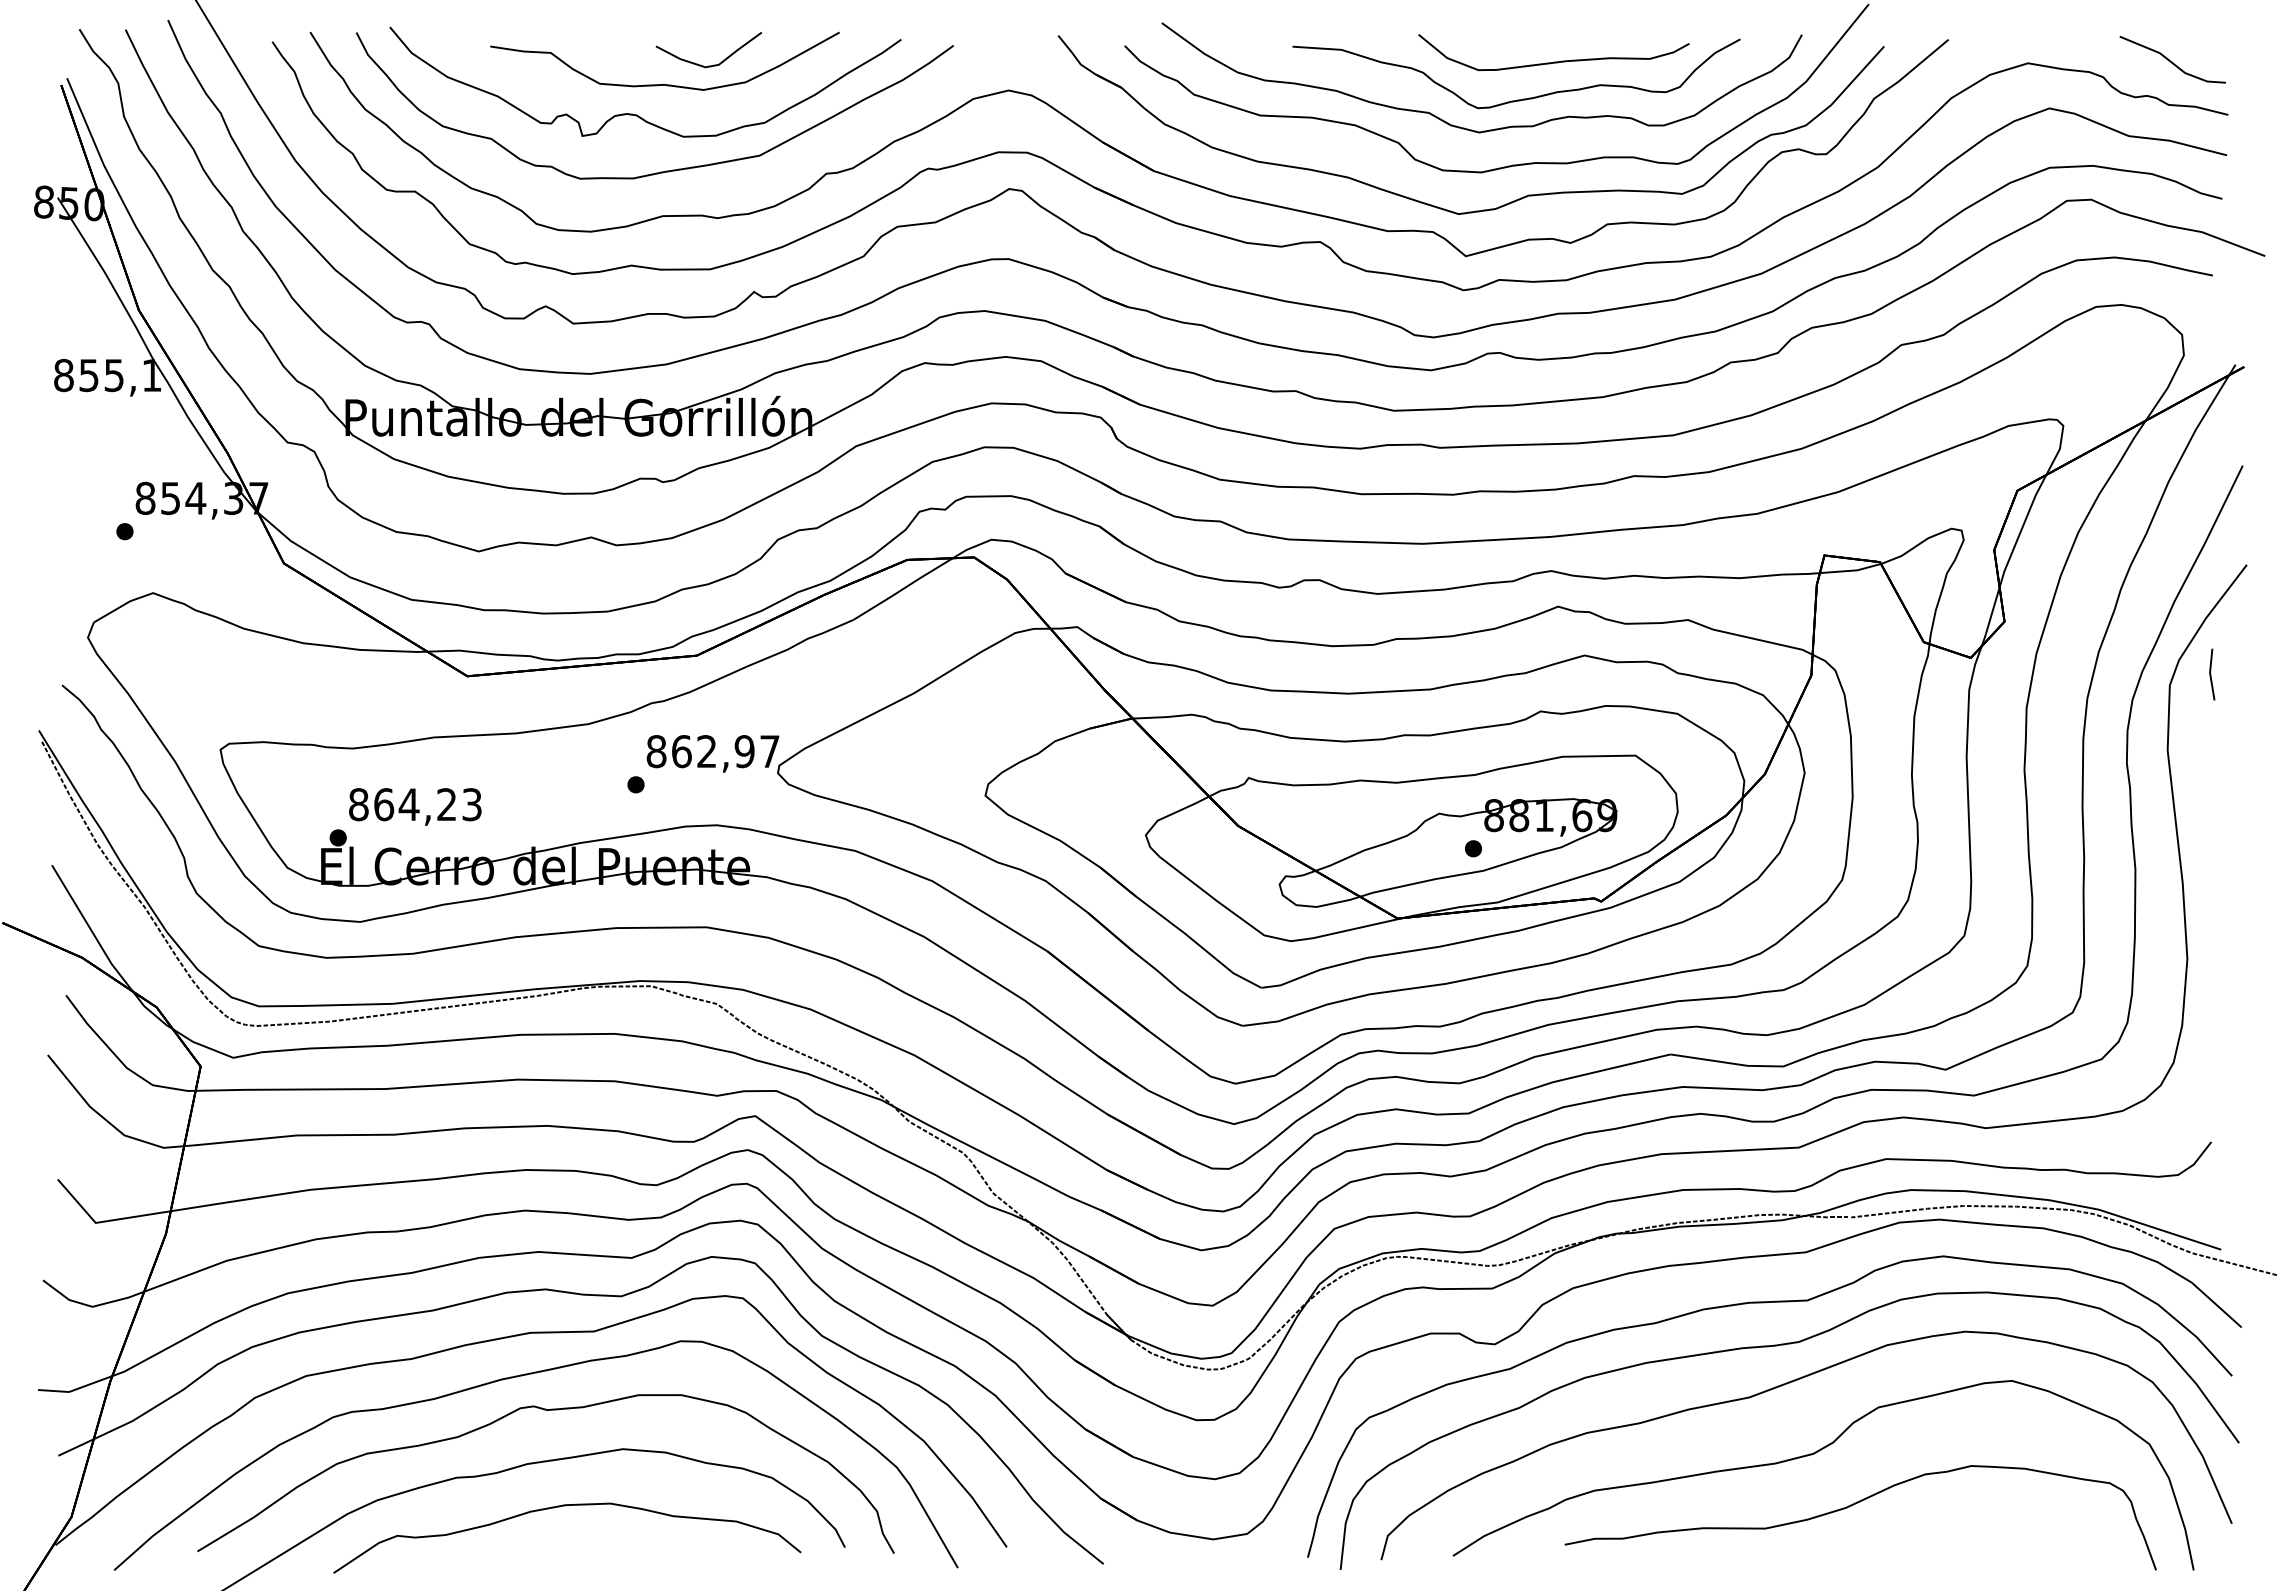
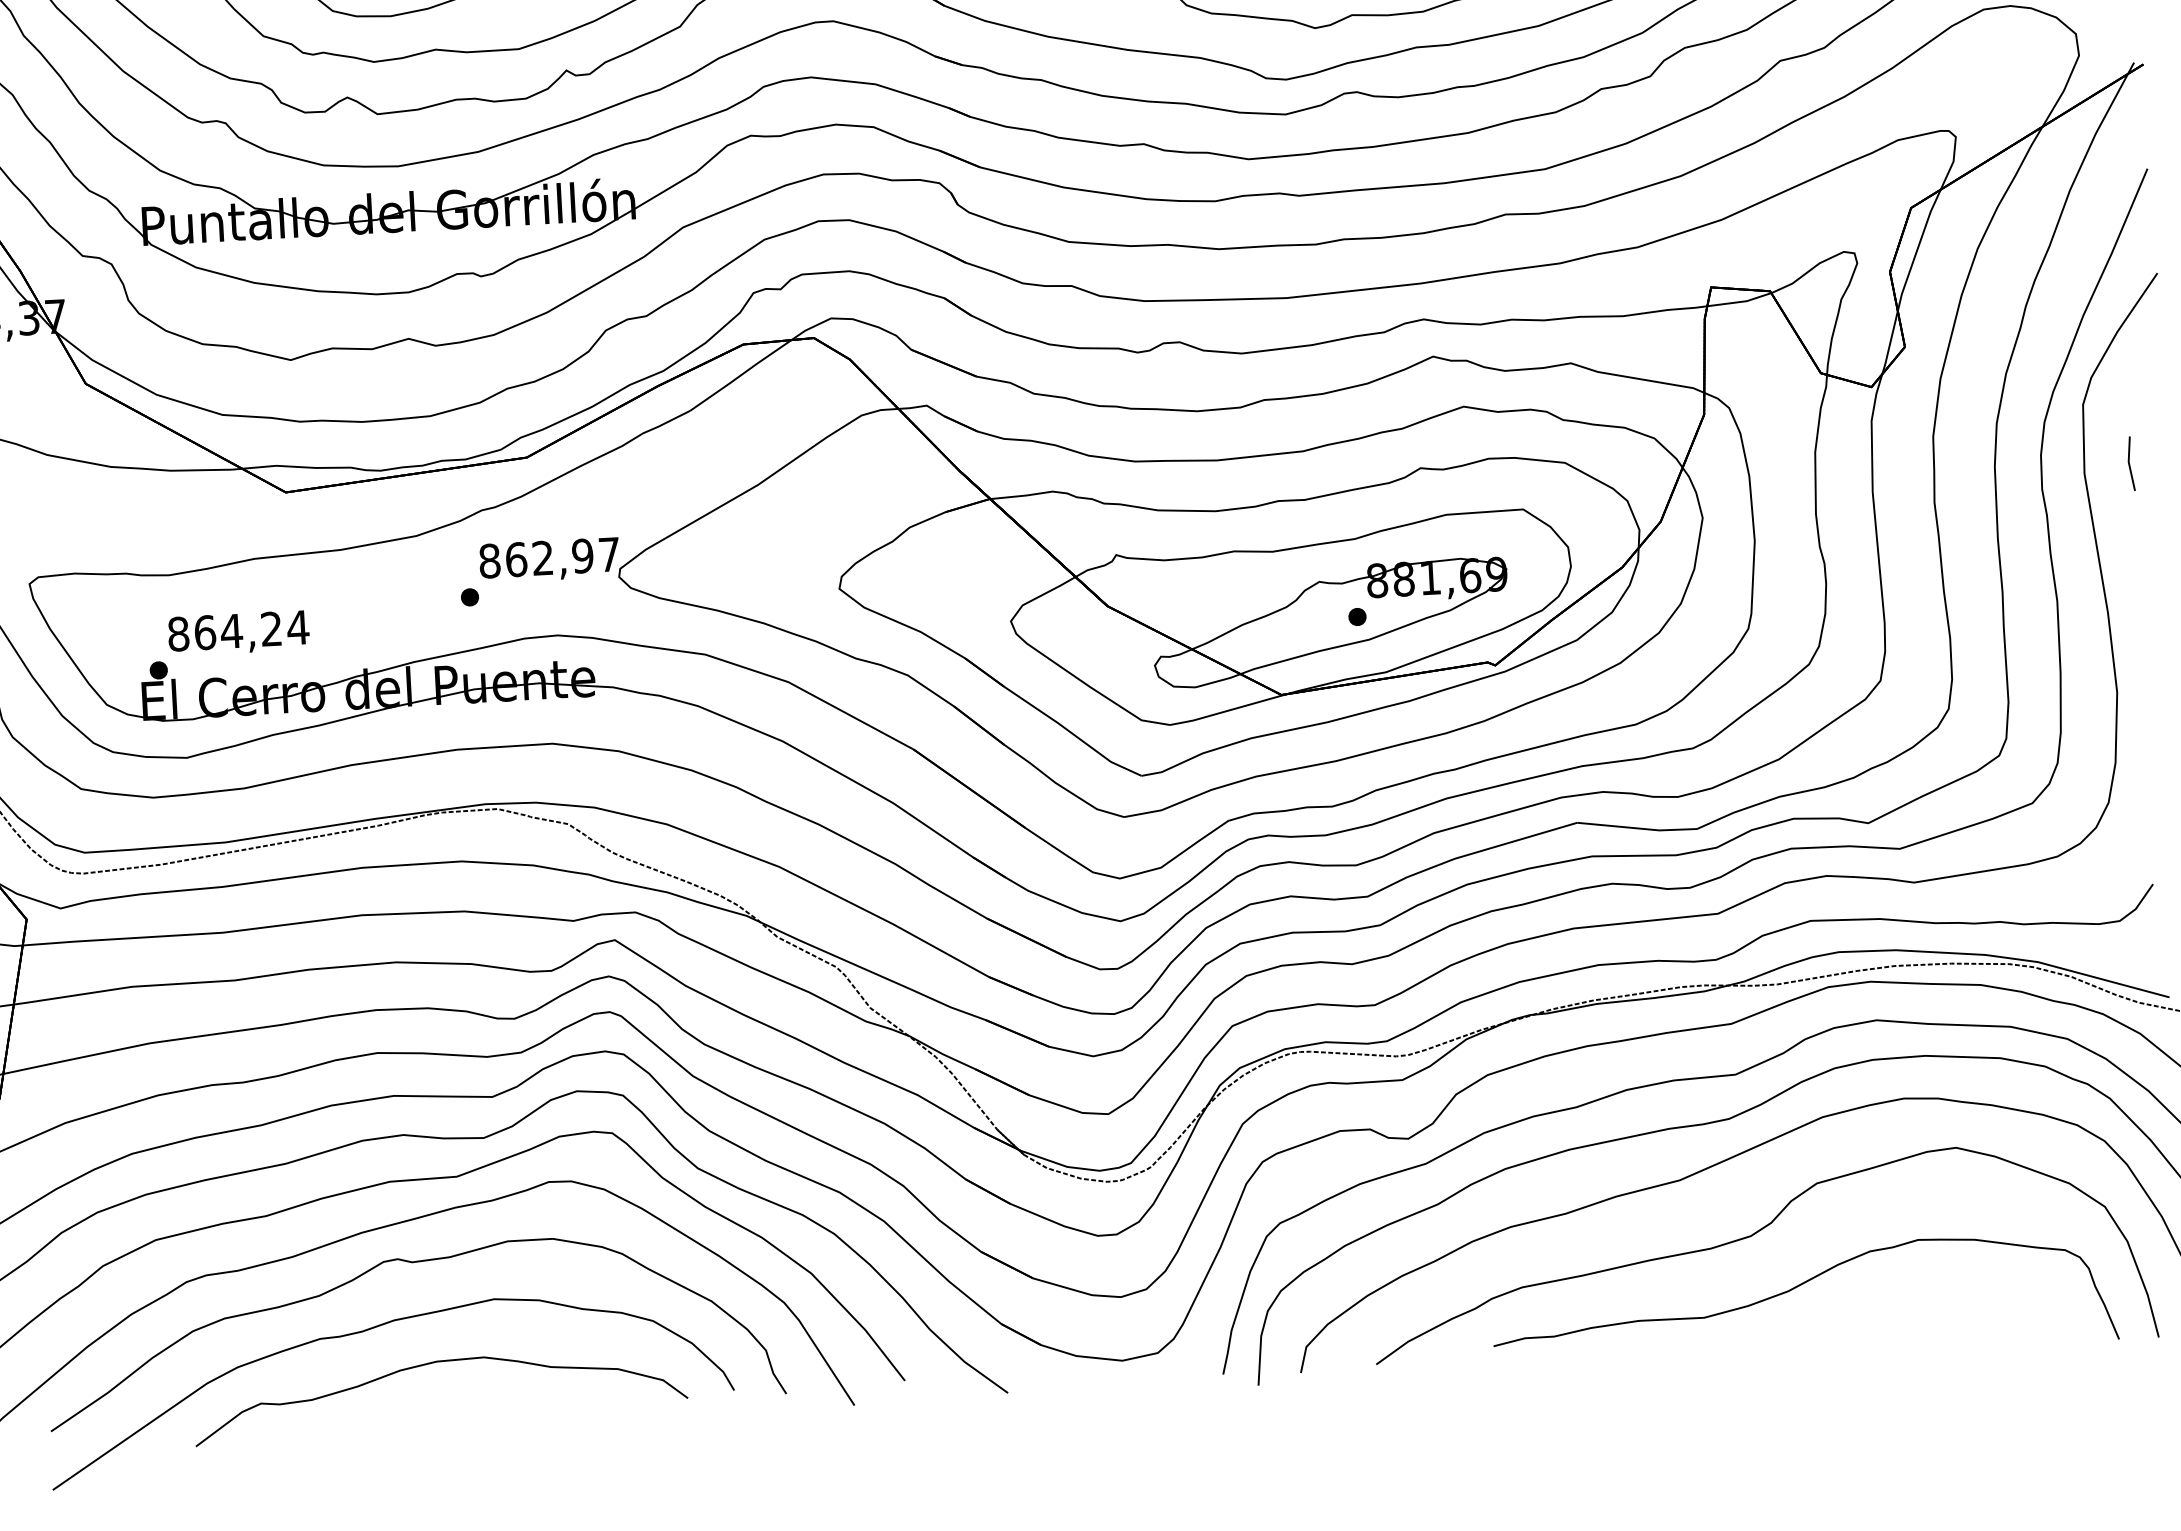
line: (2211, 674) -> (2130, 463), moved
text: (471, 804) -> (297, 627), 864,23 -> 864,24

